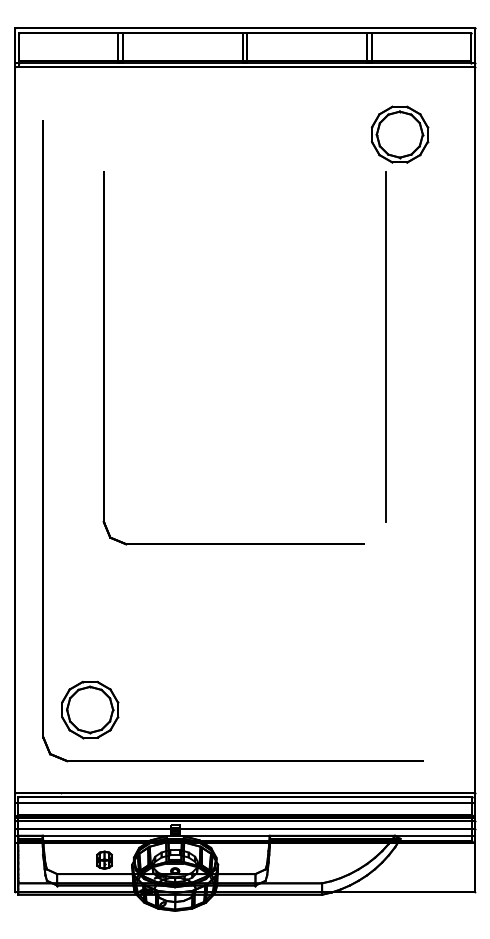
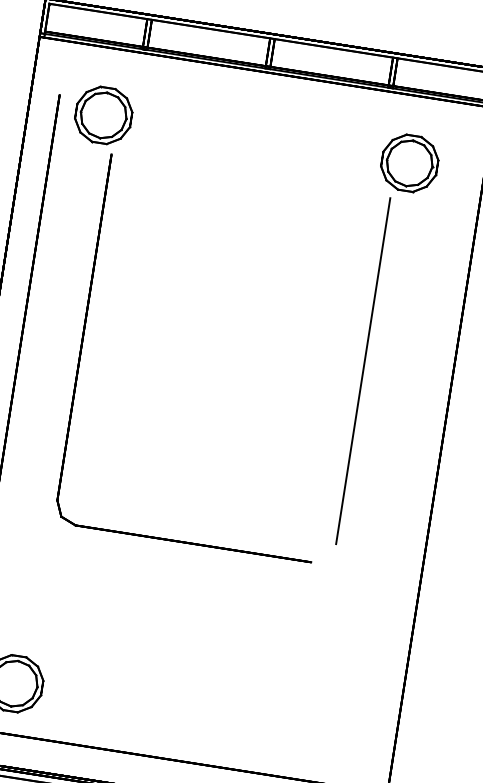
part: (90, 134) -> (104, 115), added

